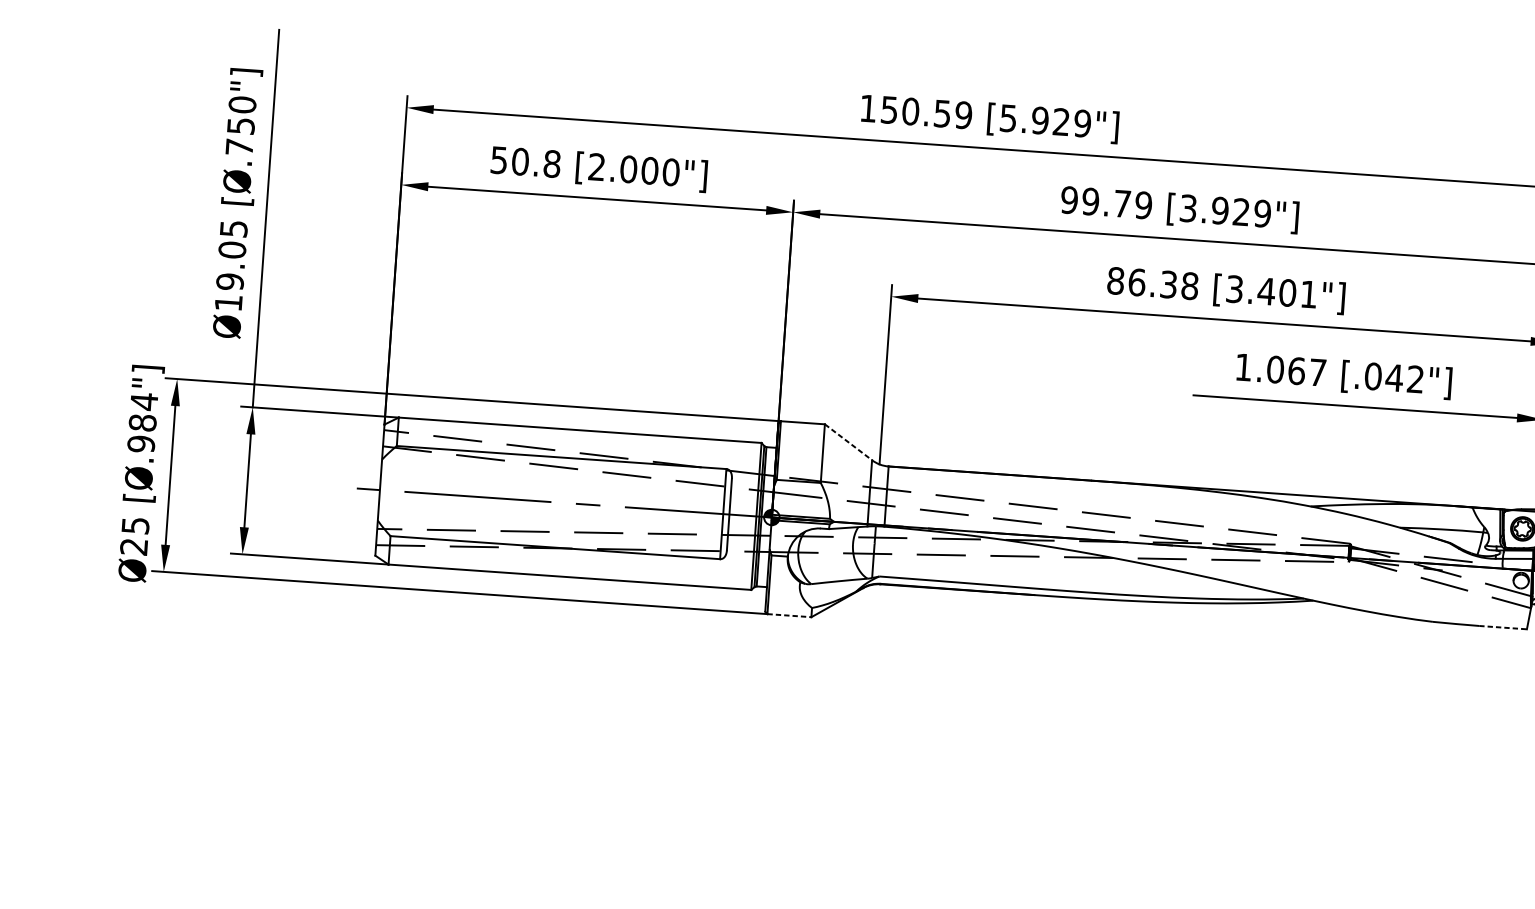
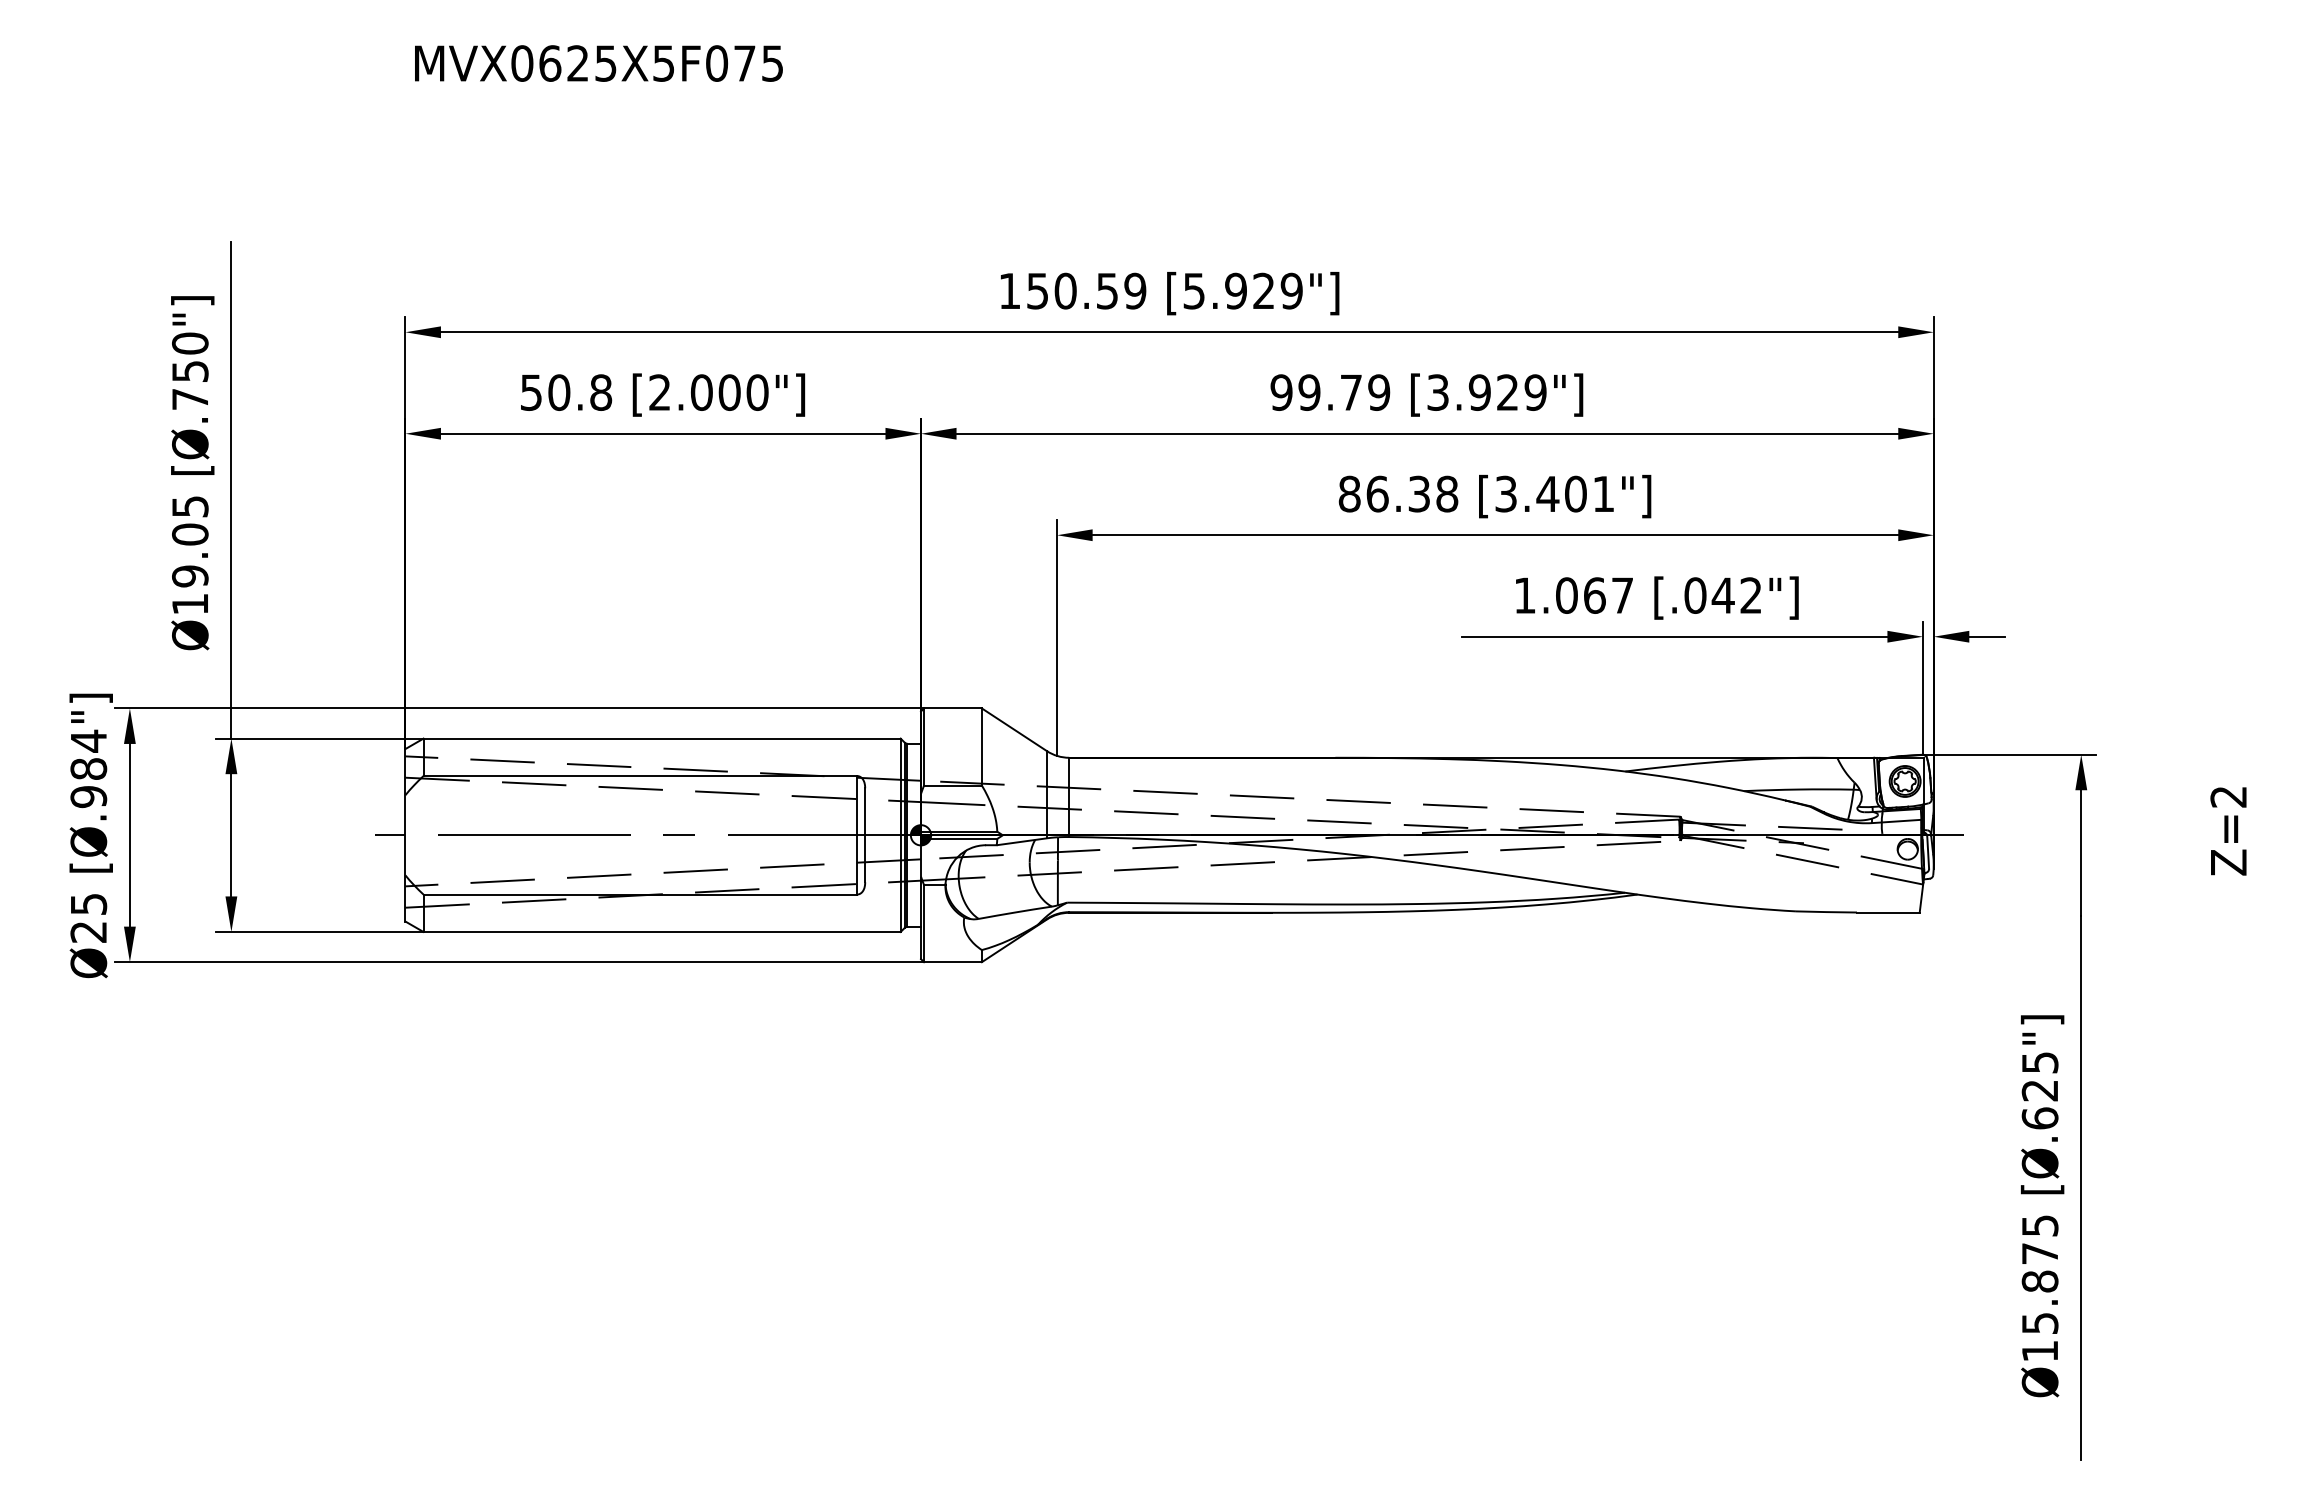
line: (848, 442) -> (1014, 729), dashed -> solid
line: (789, 615) -> (952, 962), dashed -> solid
line: (1503, 627) -> (1888, 912), dashed -> solid

